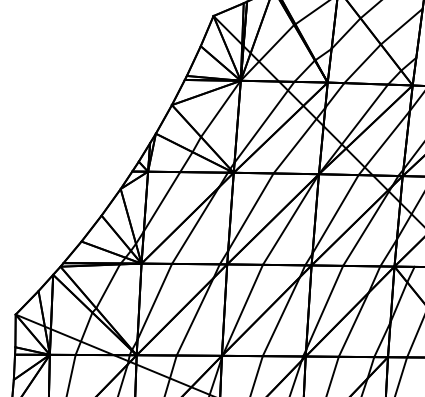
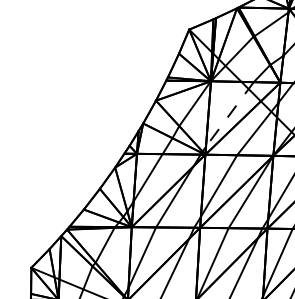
line: (264, 122) -> (229, 114), solid -> dashed

